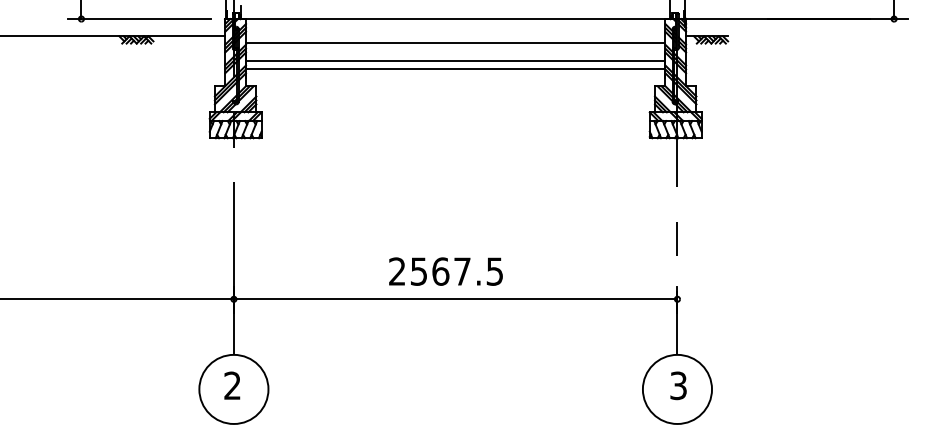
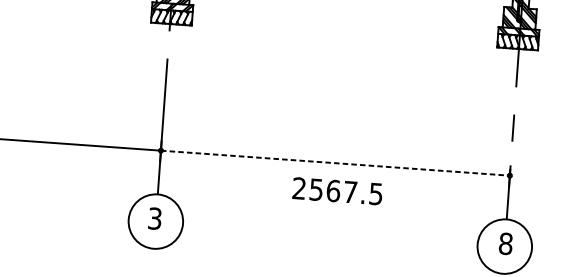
text: (445, 271) -> (337, 191), moved
line: (455, 299) -> (335, 163), solid -> dashed
text: (232, 385) -> (154, 218), 2 -> 3
text: (678, 385) -> (505, 243), 3 -> 8

